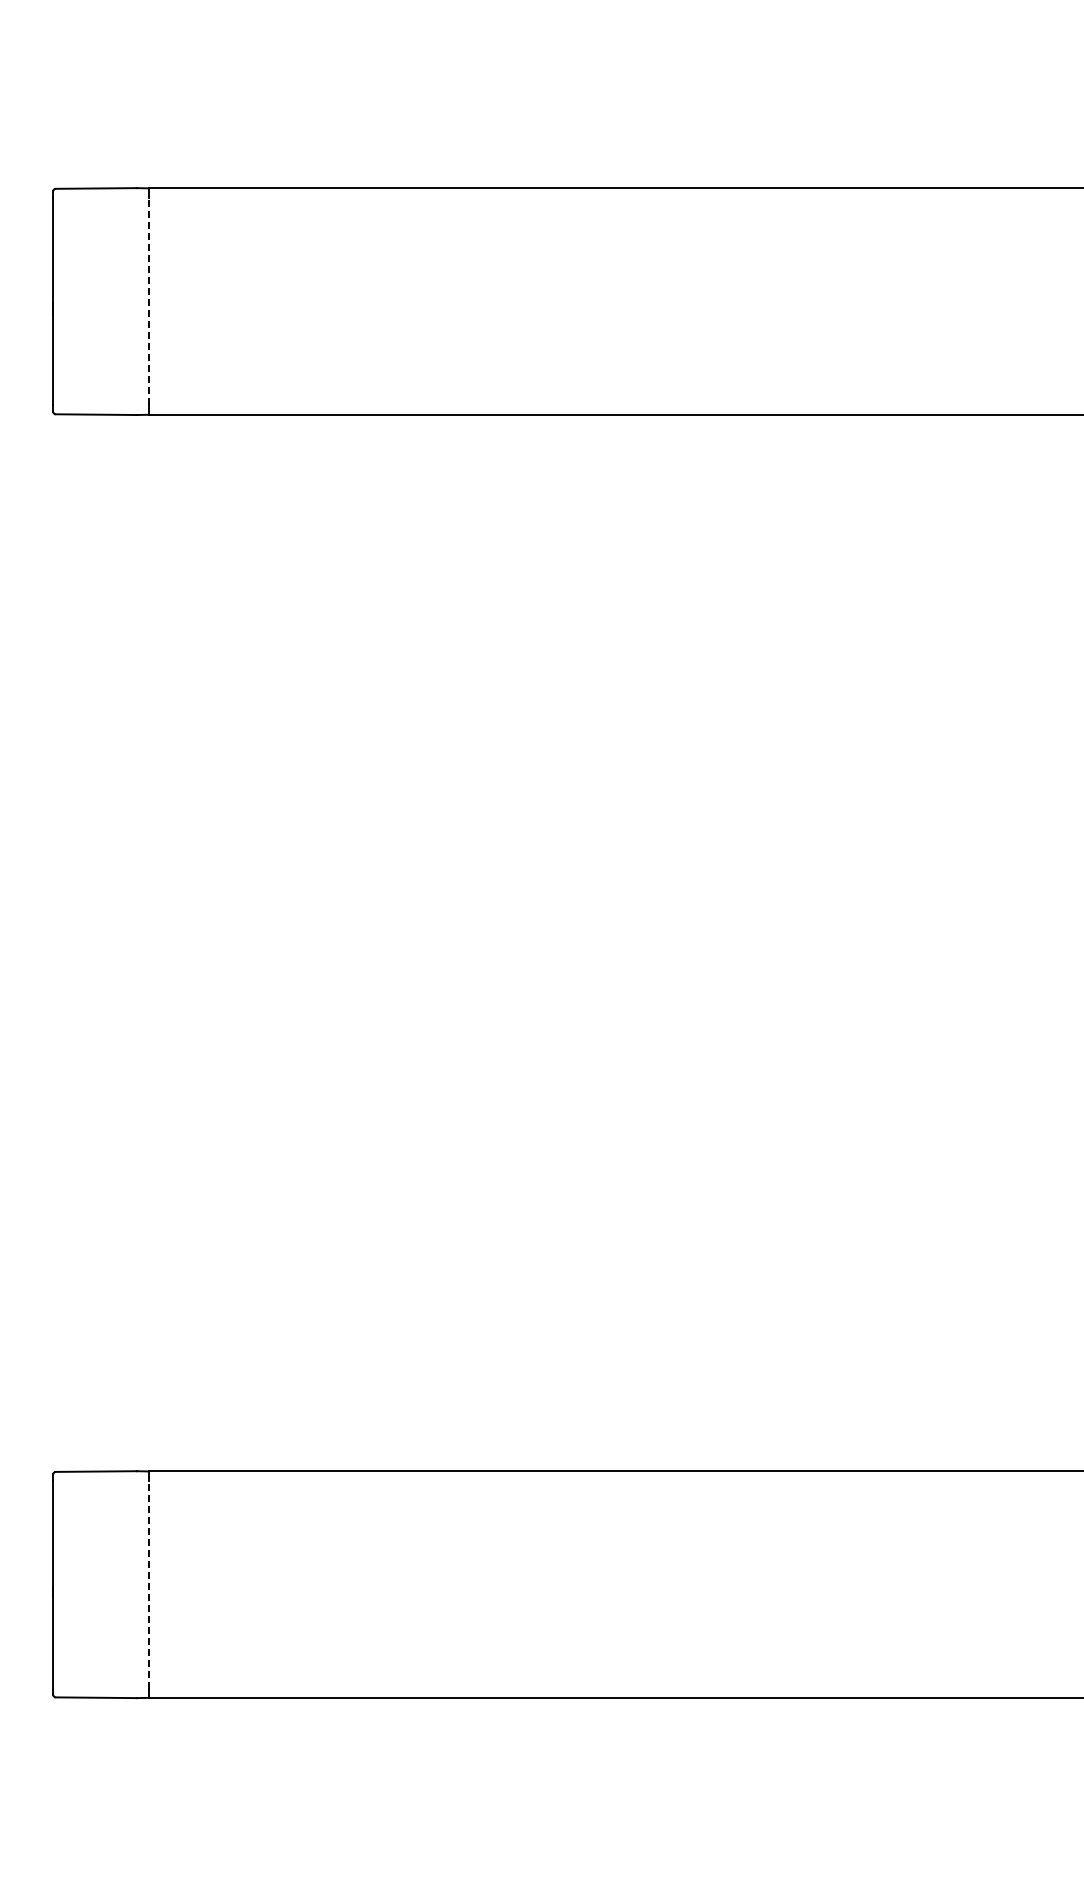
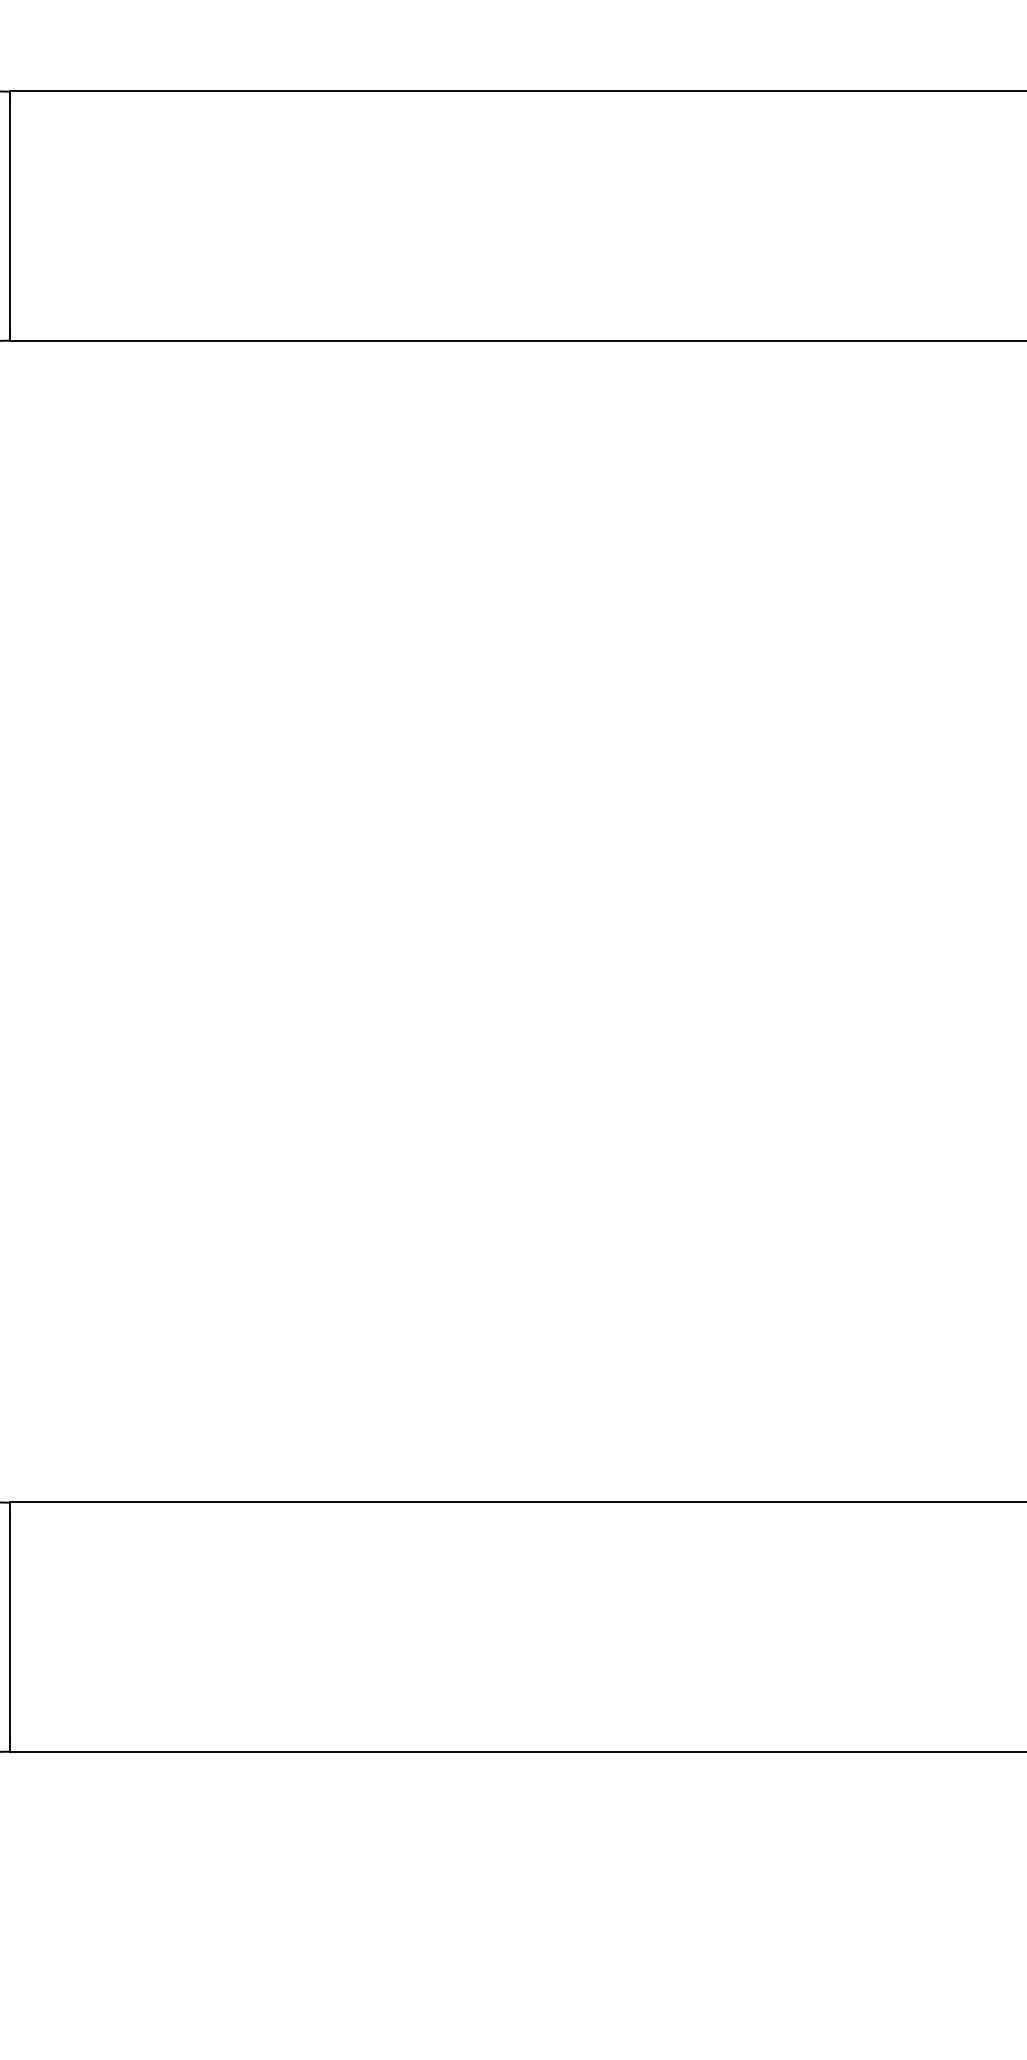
line: (148, 301) -> (9, 216), dashed -> solid
line: (148, 1584) -> (9, 1627), dashed -> solid

